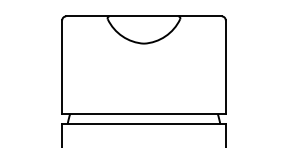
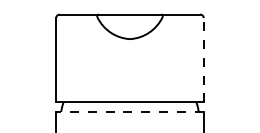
line: (225, 67) -> (203, 60), solid -> dashed
line: (143, 124) -> (129, 112), solid -> dashed

